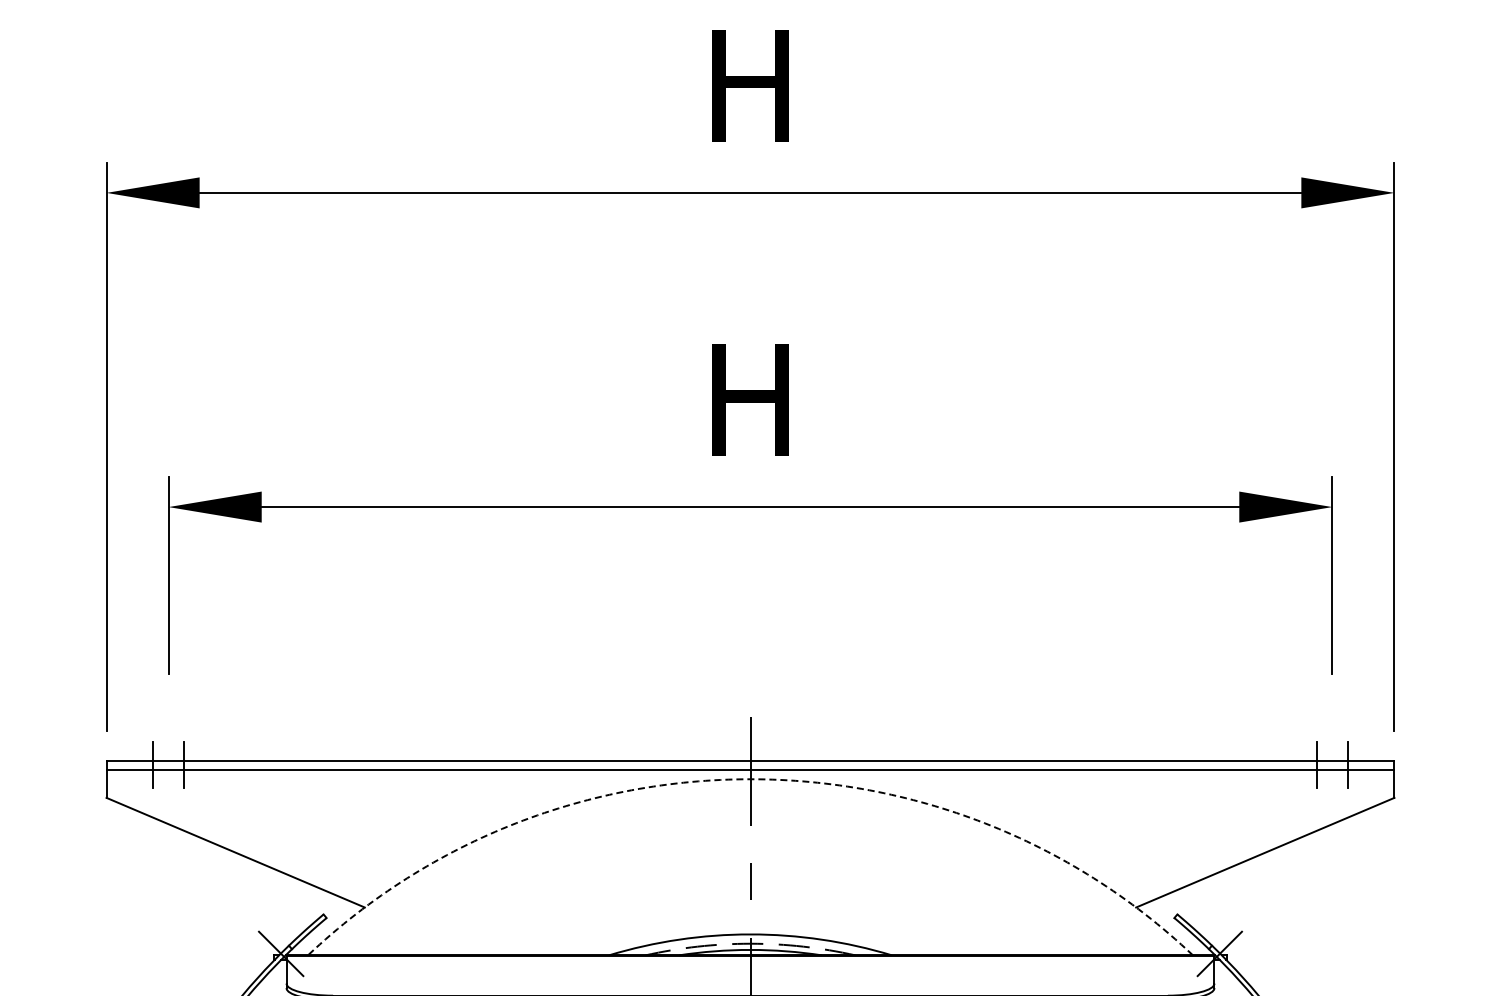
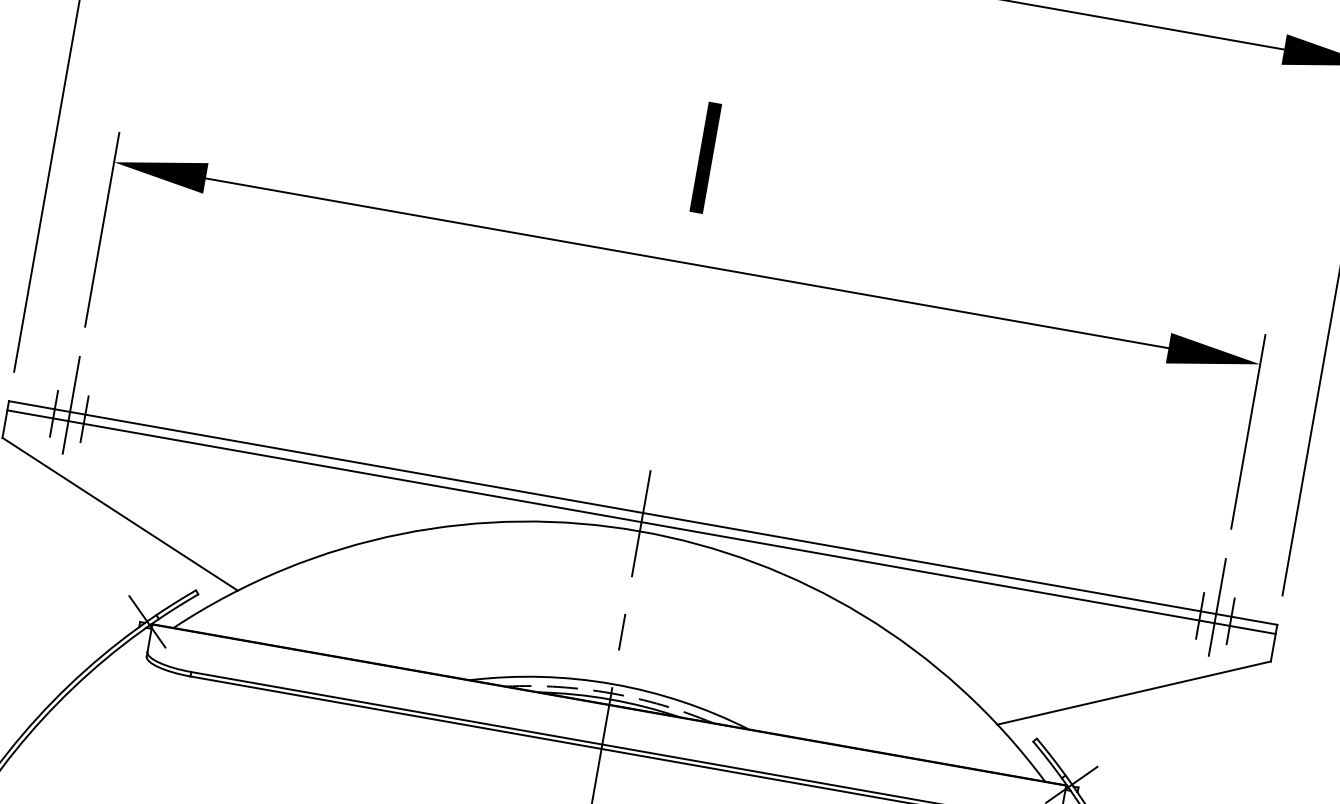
text: (750, 399) -> (705, 157), H -> I
line: (168, 753) -> (71, 404), added
line: (1332, 753) -> (1217, 607), added
arc: (750, 779) -> (639, 531), dashed -> solid

